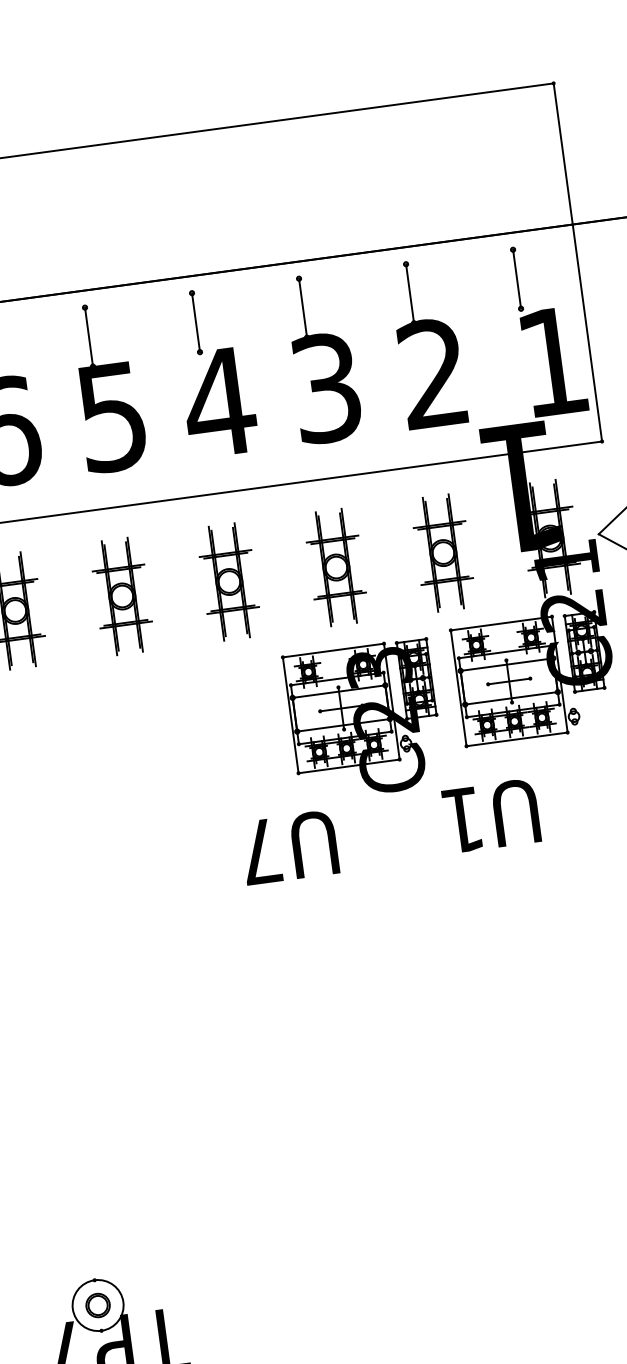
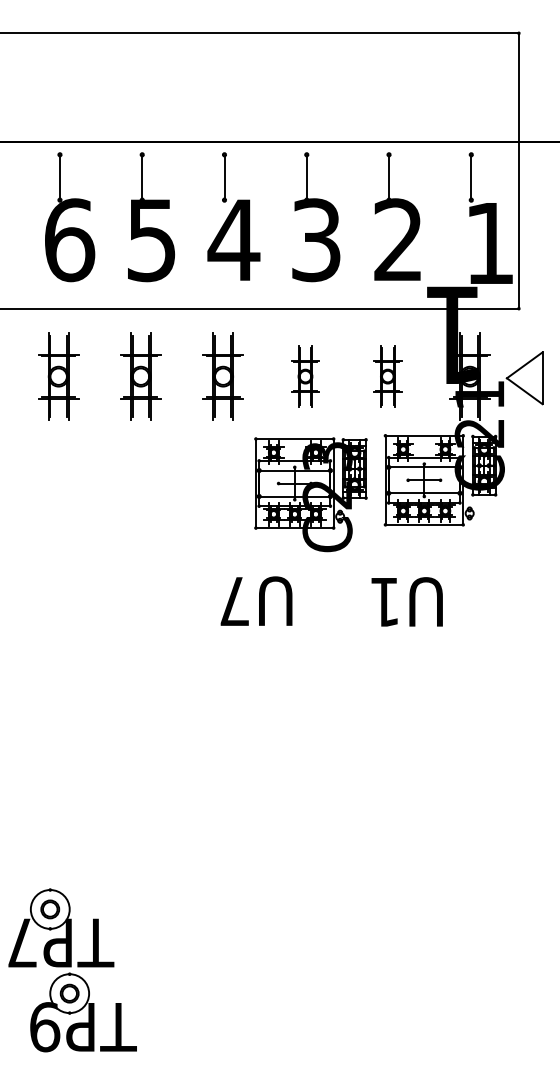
part: (443, 552) -> (387, 376), size x0.7
part: (336, 567) -> (305, 376), size x0.7
text: (490, 815) -> (406, 601), moved
text: (289, 846) -> (256, 600), moved

